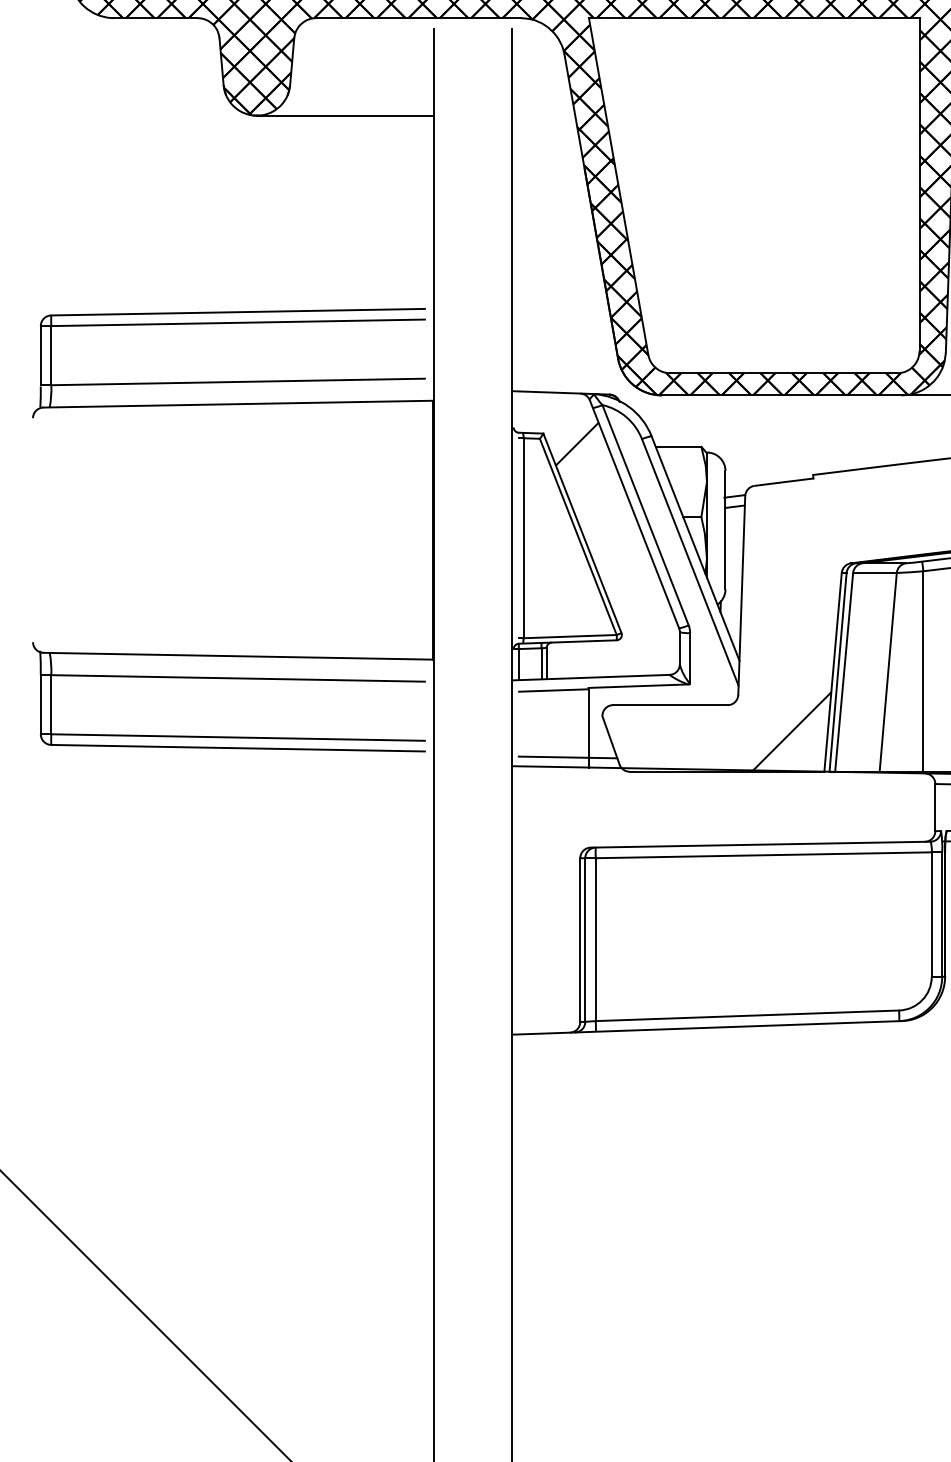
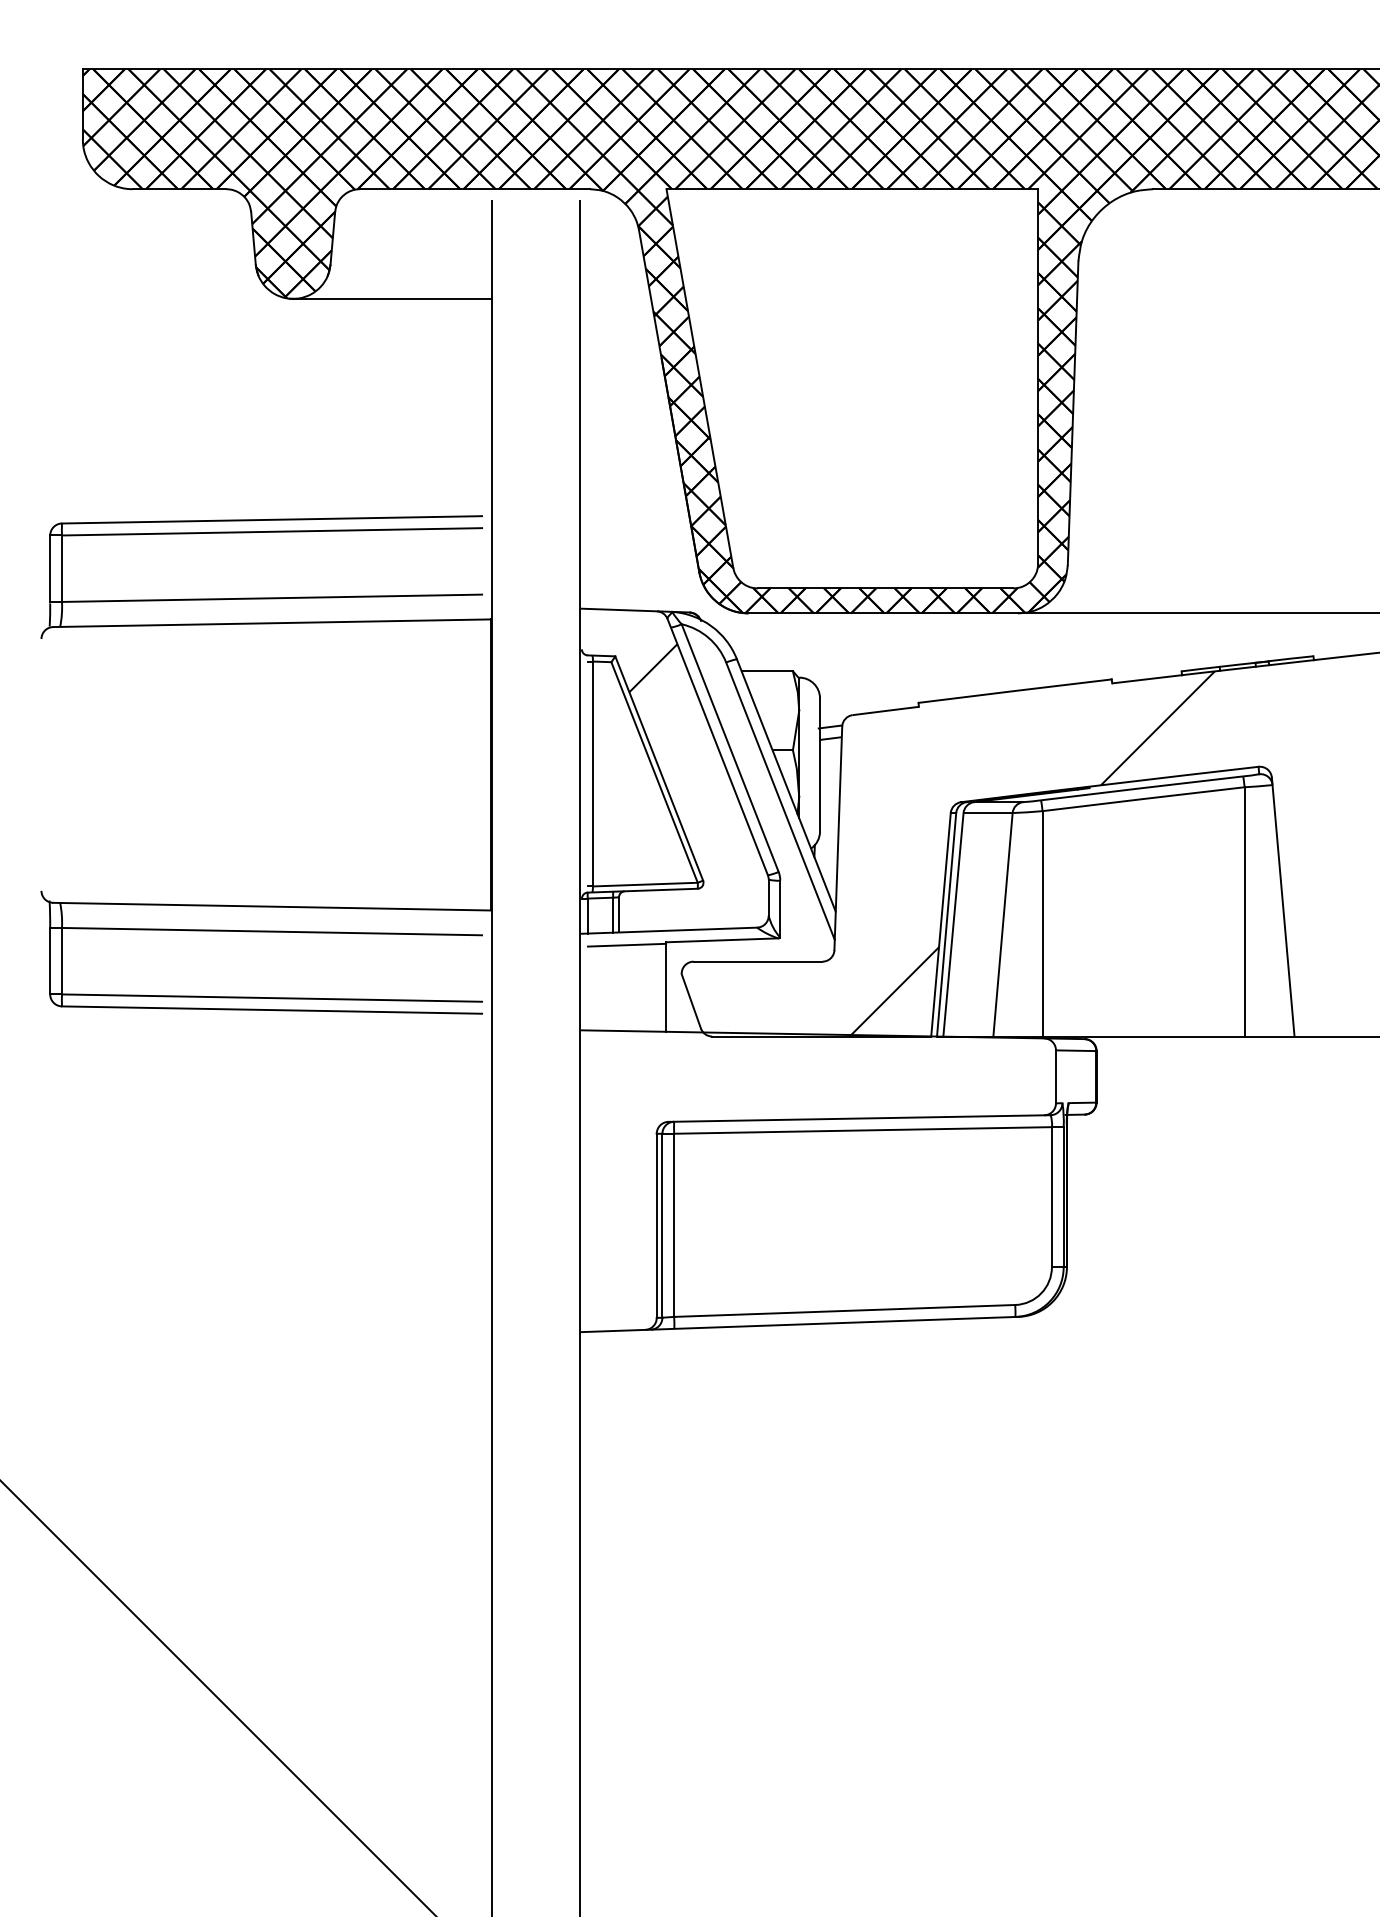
line: (567, 757) -> (642, 1020), removed

